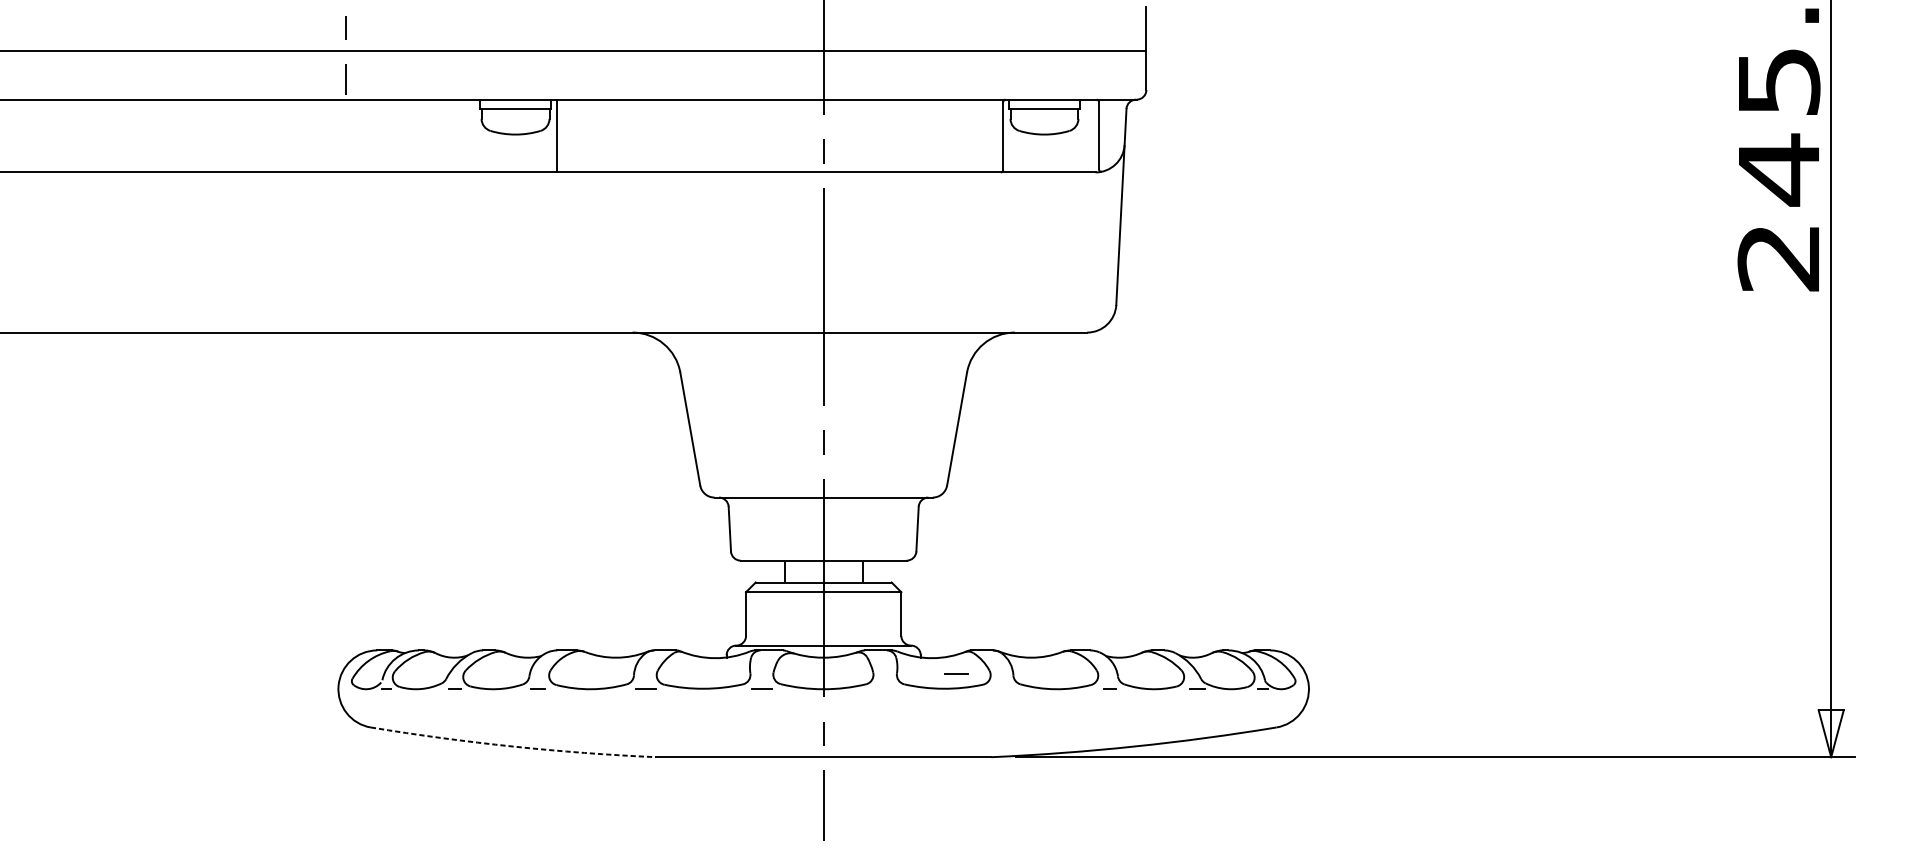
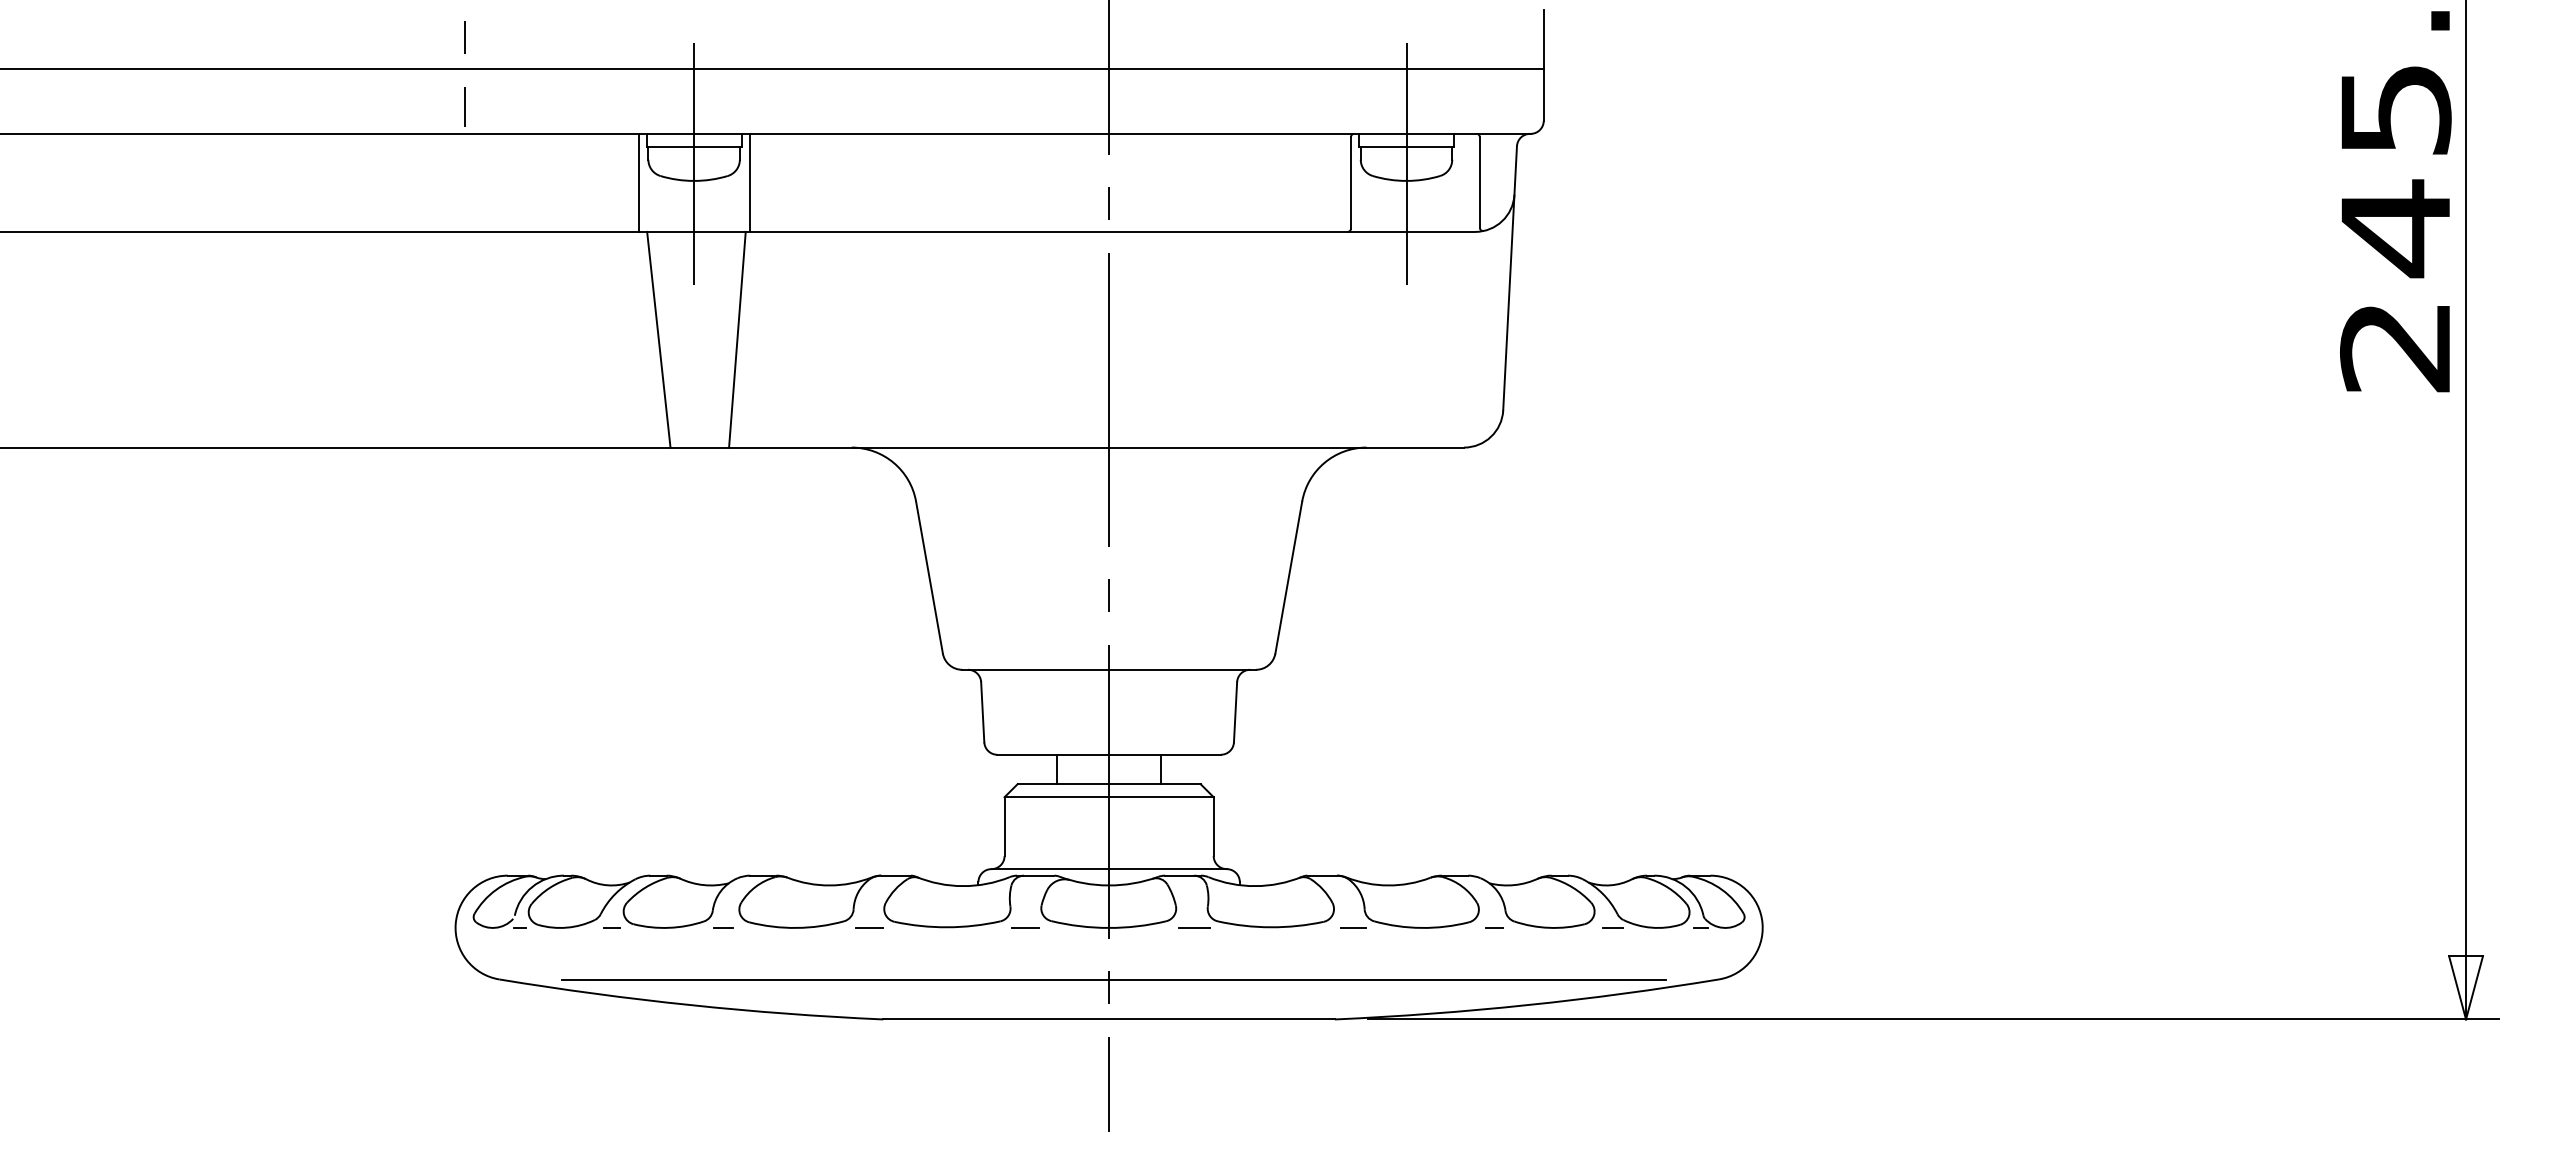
line: (515, 122) -> (694, 164), added
line: (1044, 122) -> (1406, 164), added
line: (474, 135) -> (638, 182), added
line: (489, 252) -> (658, 339), added
line: (547, 252) -> (737, 339), added
line: (956, 674) -> (1194, 927), moved
line: (1004, 688) -> (1352, 927), added
line: (826, 728) -> (1113, 980), added
arc: (512, 746) -> (690, 1005), dashed -> solid

